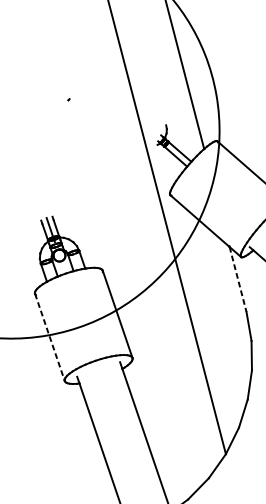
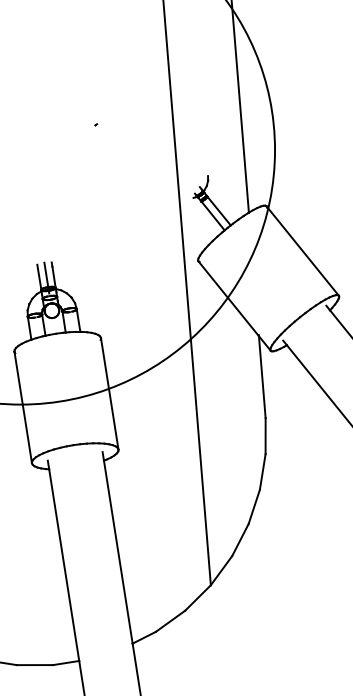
line: (238, 279) -> (262, 377), dashed -> solid
line: (50, 337) -> (23, 407), dashed -> solid

